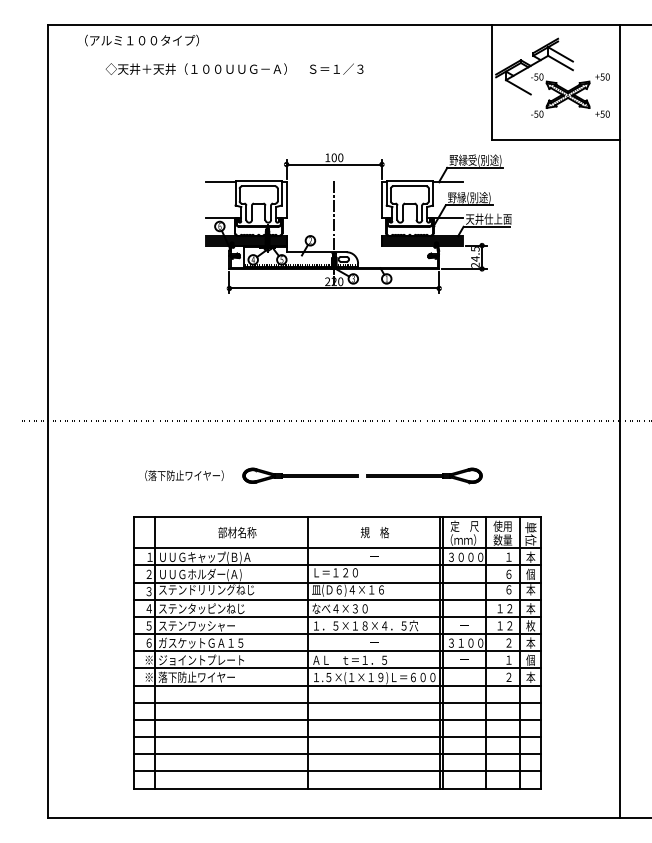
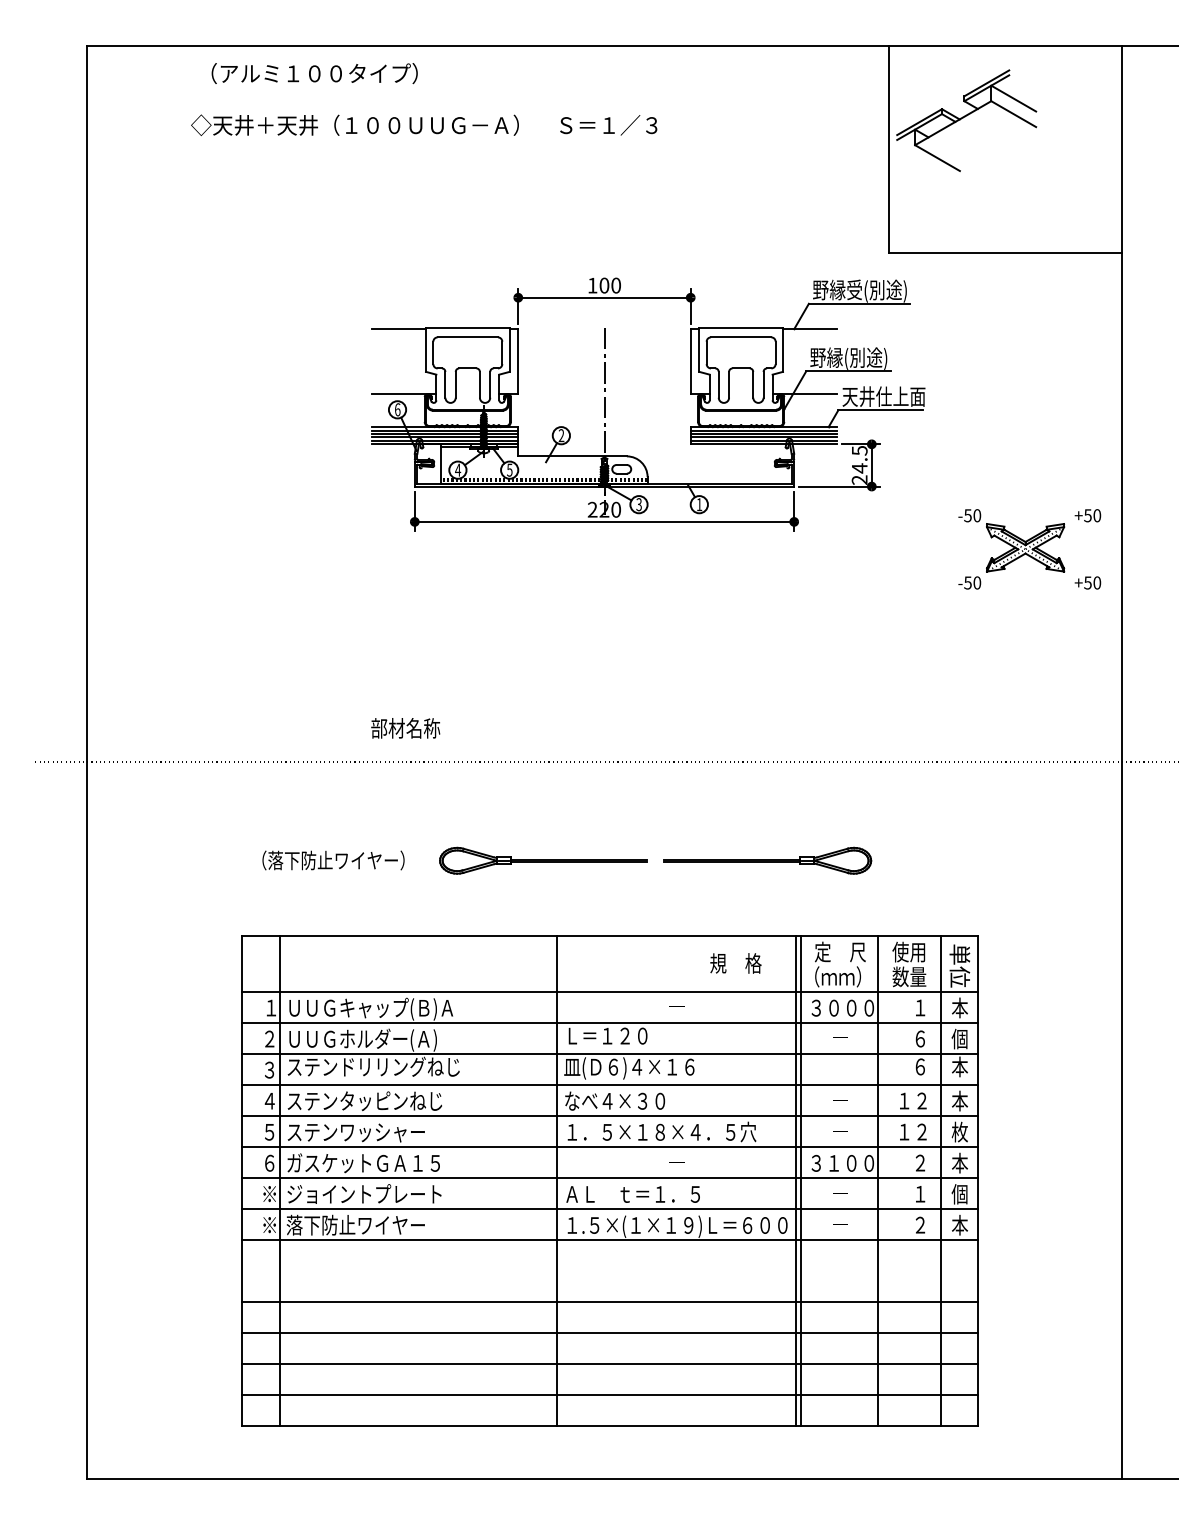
text: (141, 40) -> (313, 73), moved
part: (570, 95) -> (1029, 549), moved
text: (237, 532) -> (405, 728), moved
text: (374, 532) -> (735, 963), moved
line: (337, 702) -> (610, 1270), removed

